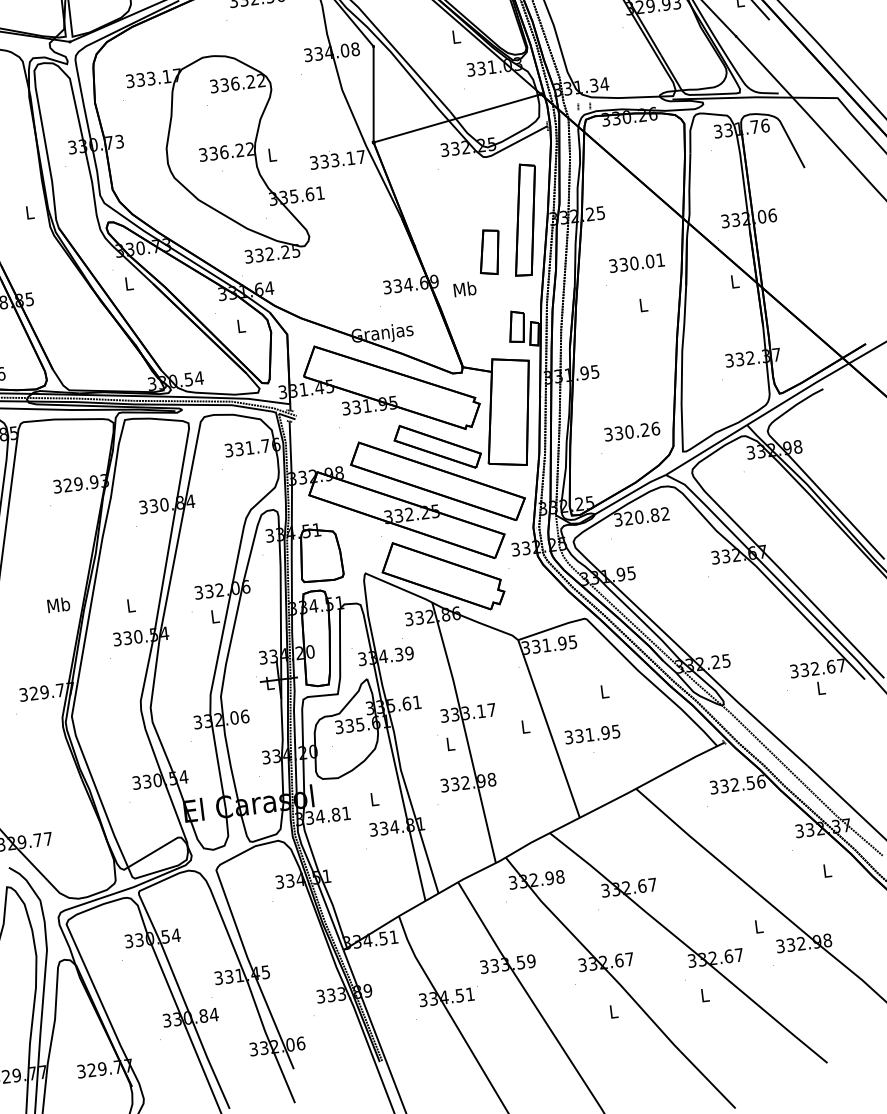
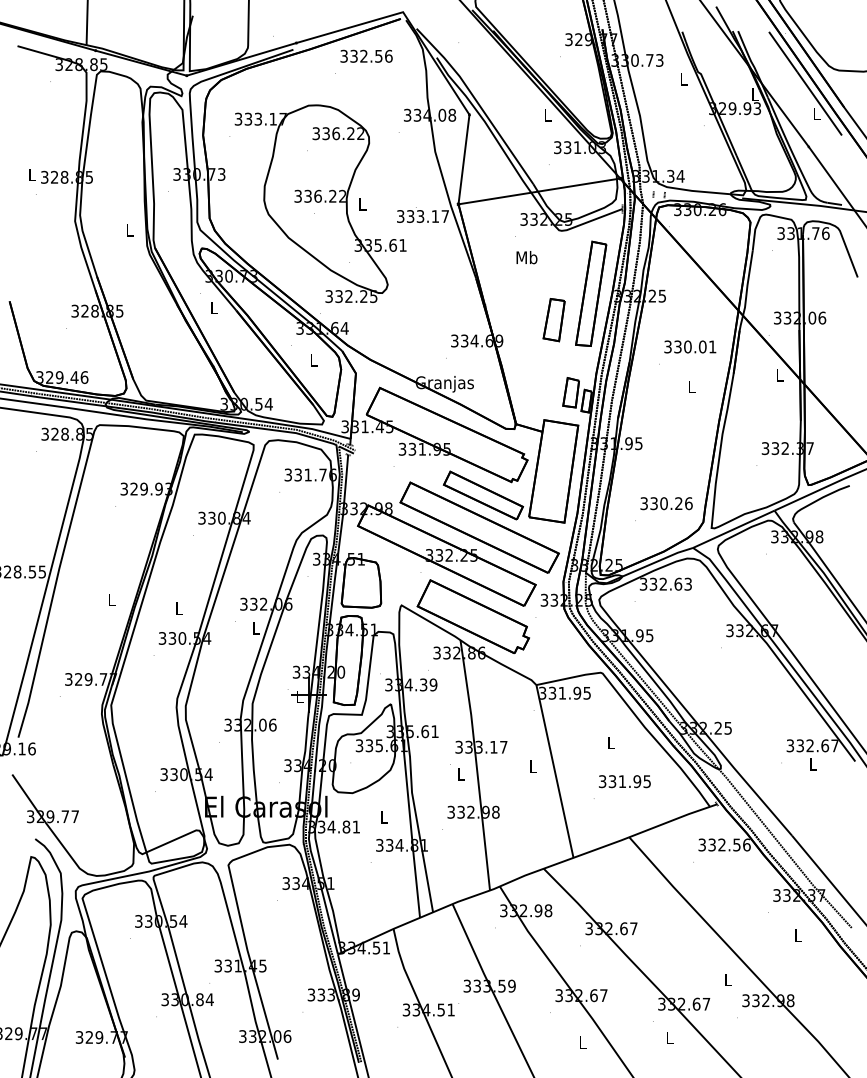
text: (464, 289) -> (526, 257), moved
text: (646, 515) -> (670, 583), 320.82 -> 332.63
text: (58, 604) -> (111, 599), Mb -> L
text: (592, 734) -> (624, 781), moved

